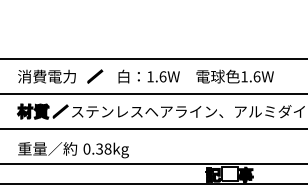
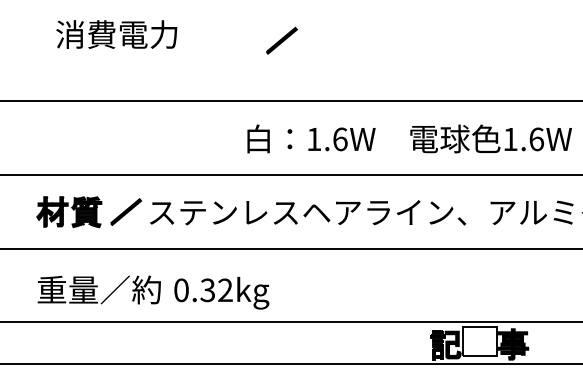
text: (46, 76) -> (115, 34), moved
line: (95, 76) -> (282, 40), moved
text: (107, 148) -> (224, 289), 0.38kg -> 0.32kg

